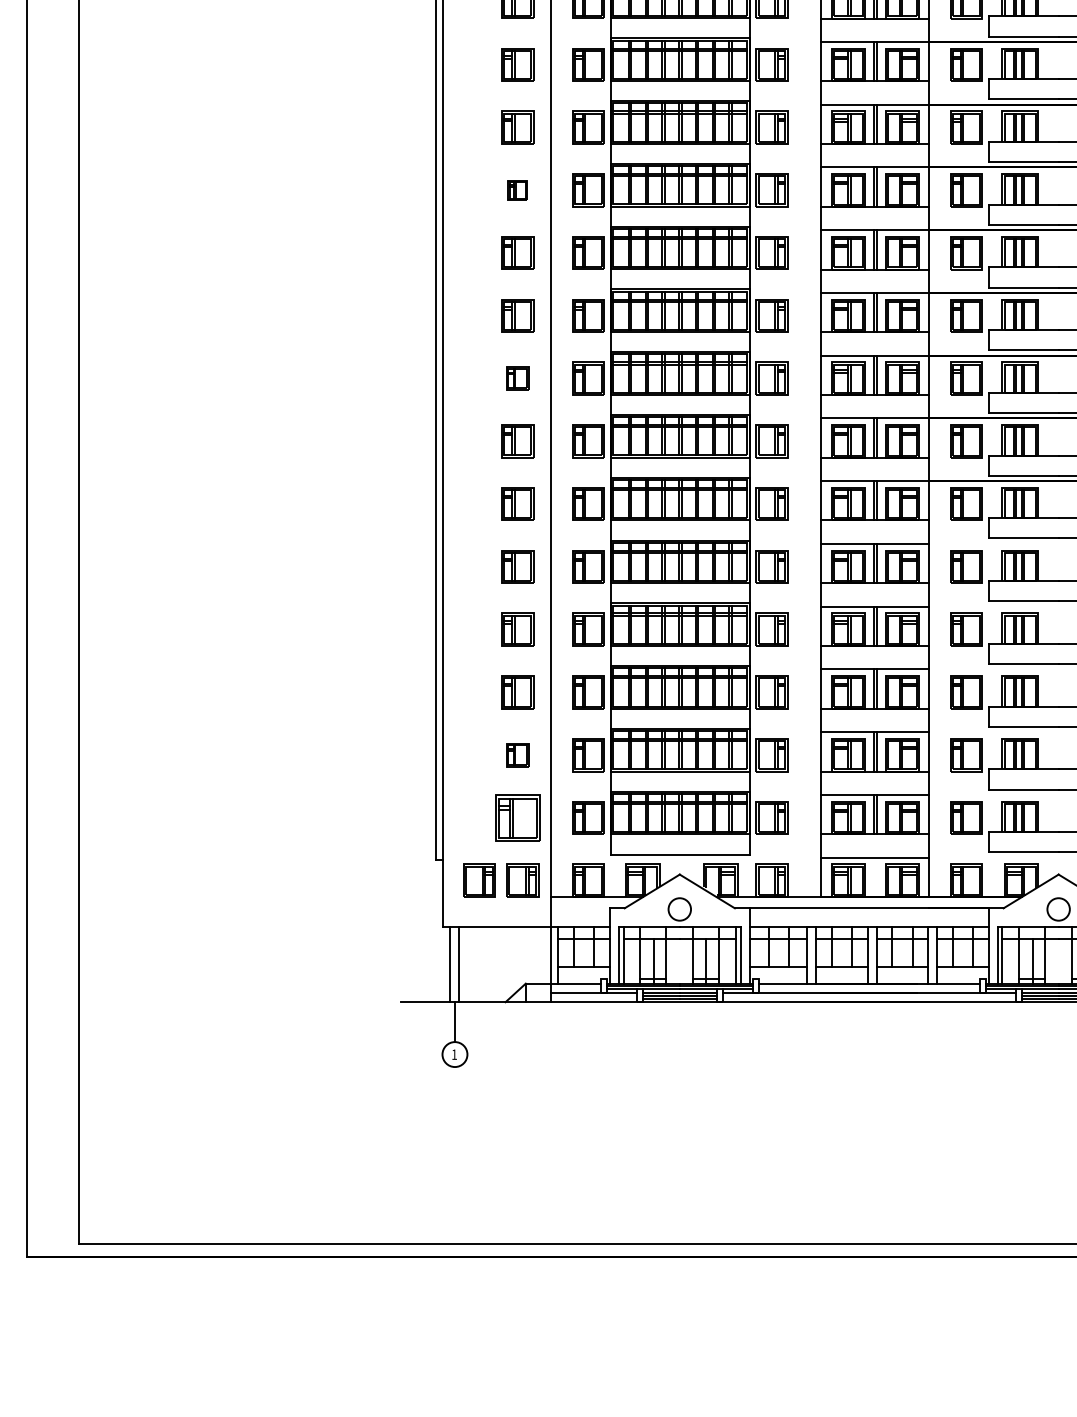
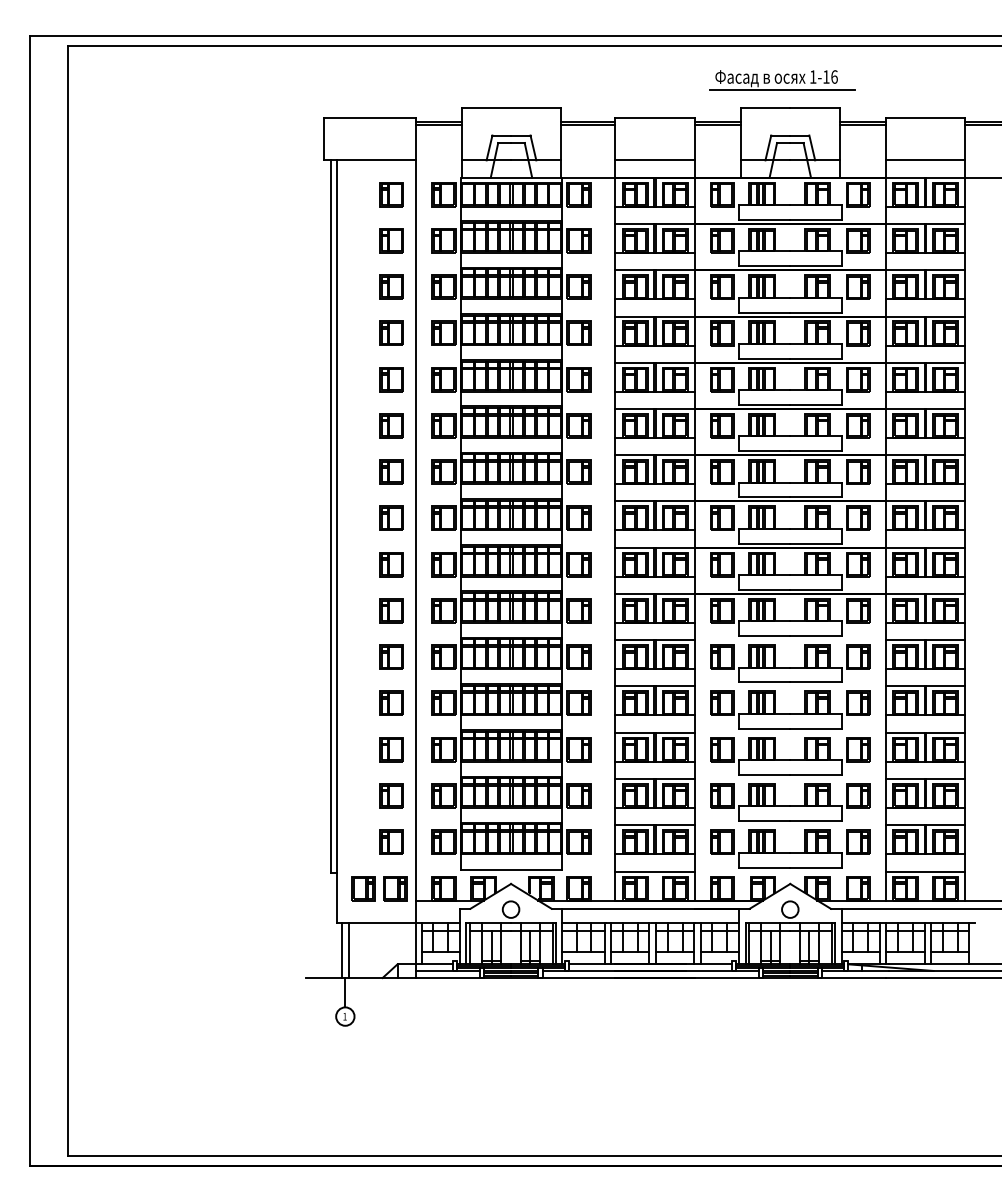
part: (517, 190) -> (391, 379), size x1.67
part: (517, 377) -> (391, 517), size x1.43
part: (517, 754) -> (391, 795), size x1.43
part: (517, 816) -> (391, 841), size x0.71

